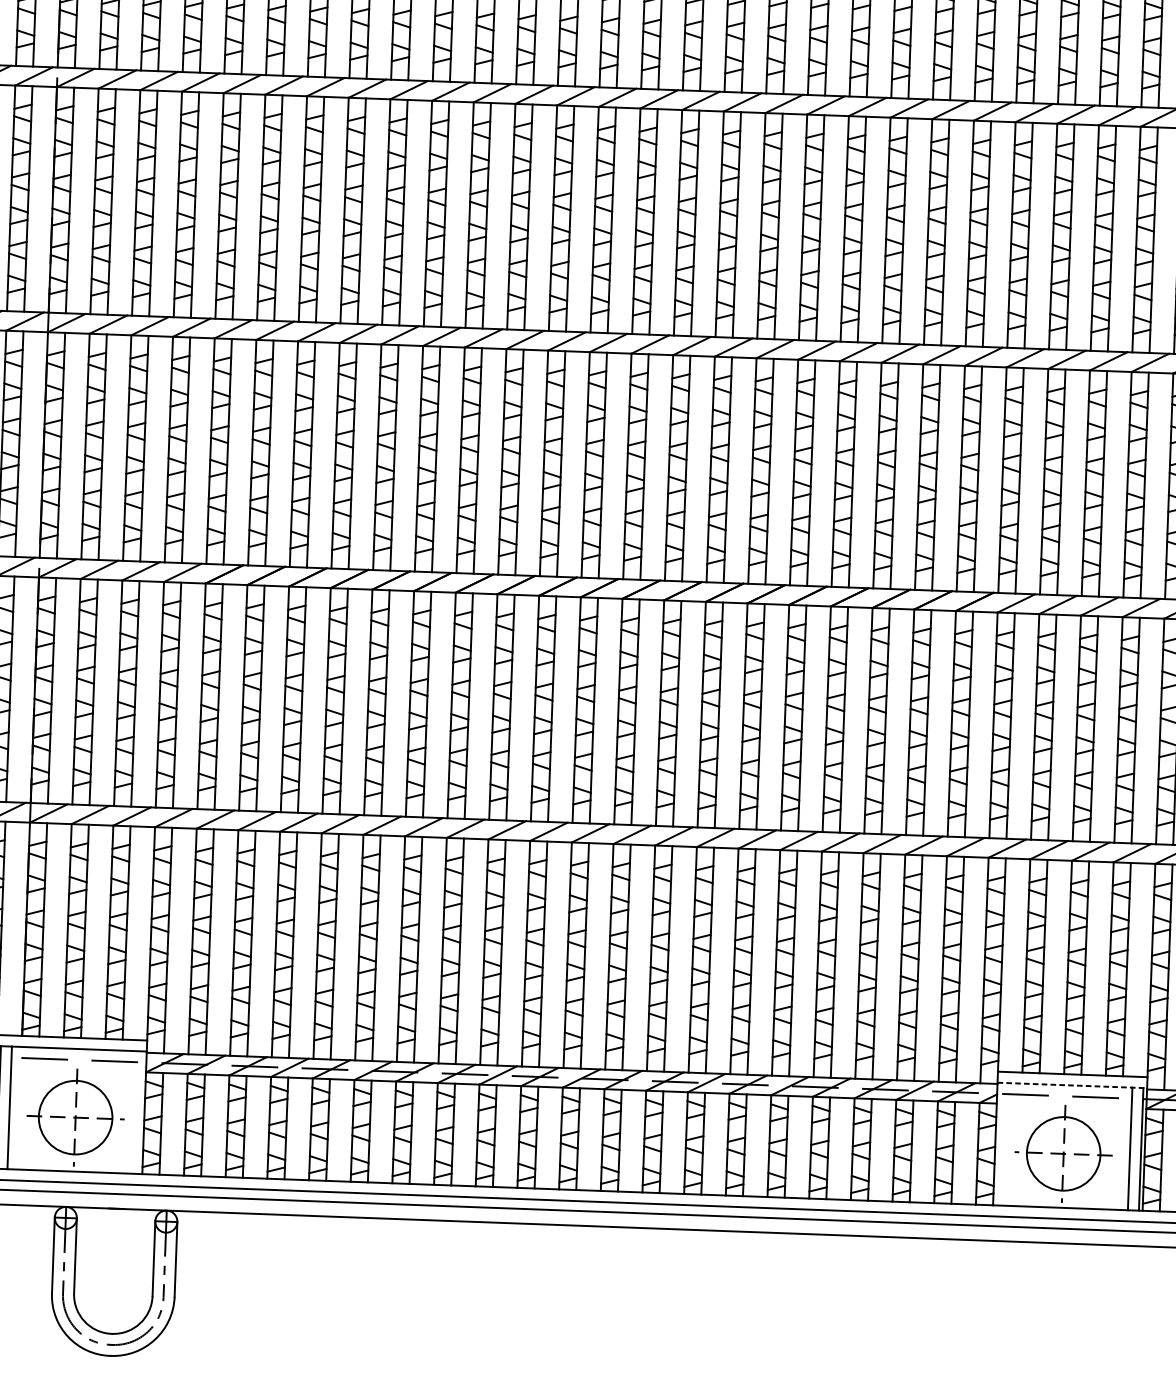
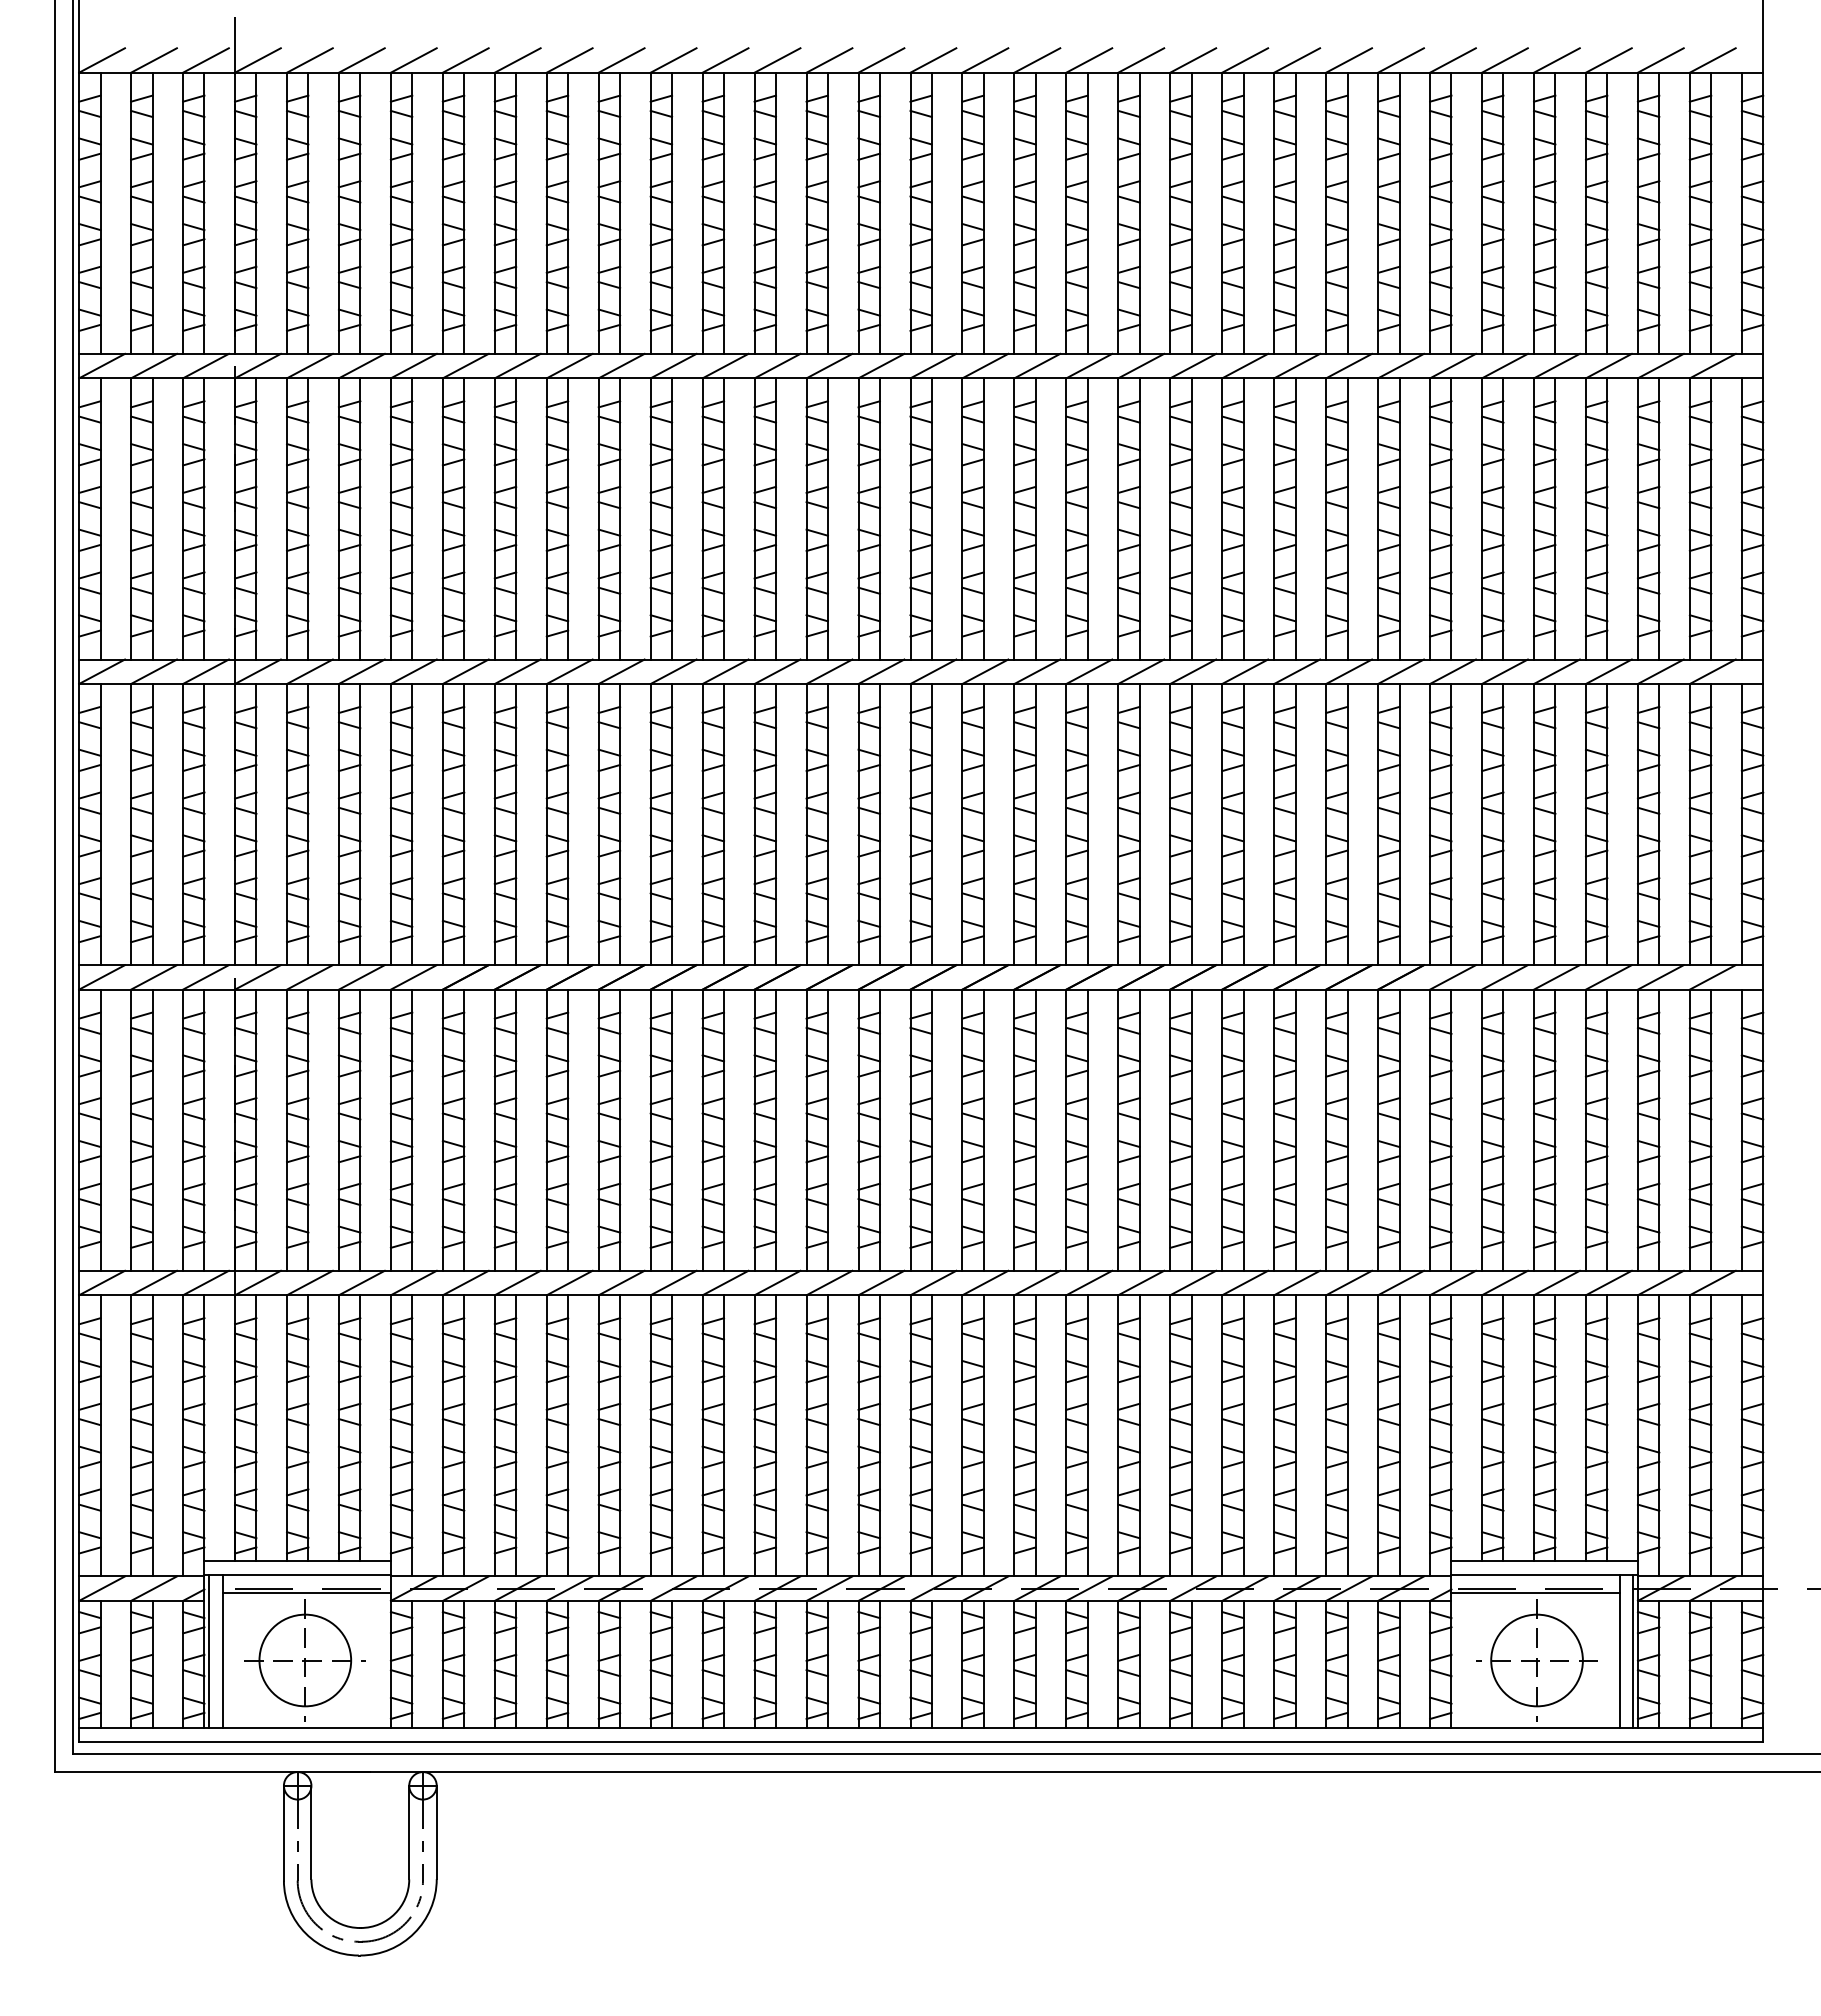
line: (78, 1063) -> (306, 1593), added
line: (1072, 1085) -> (1545, 1574), dashed -> solid
line: (1064, 1100) -> (1535, 1593), added

